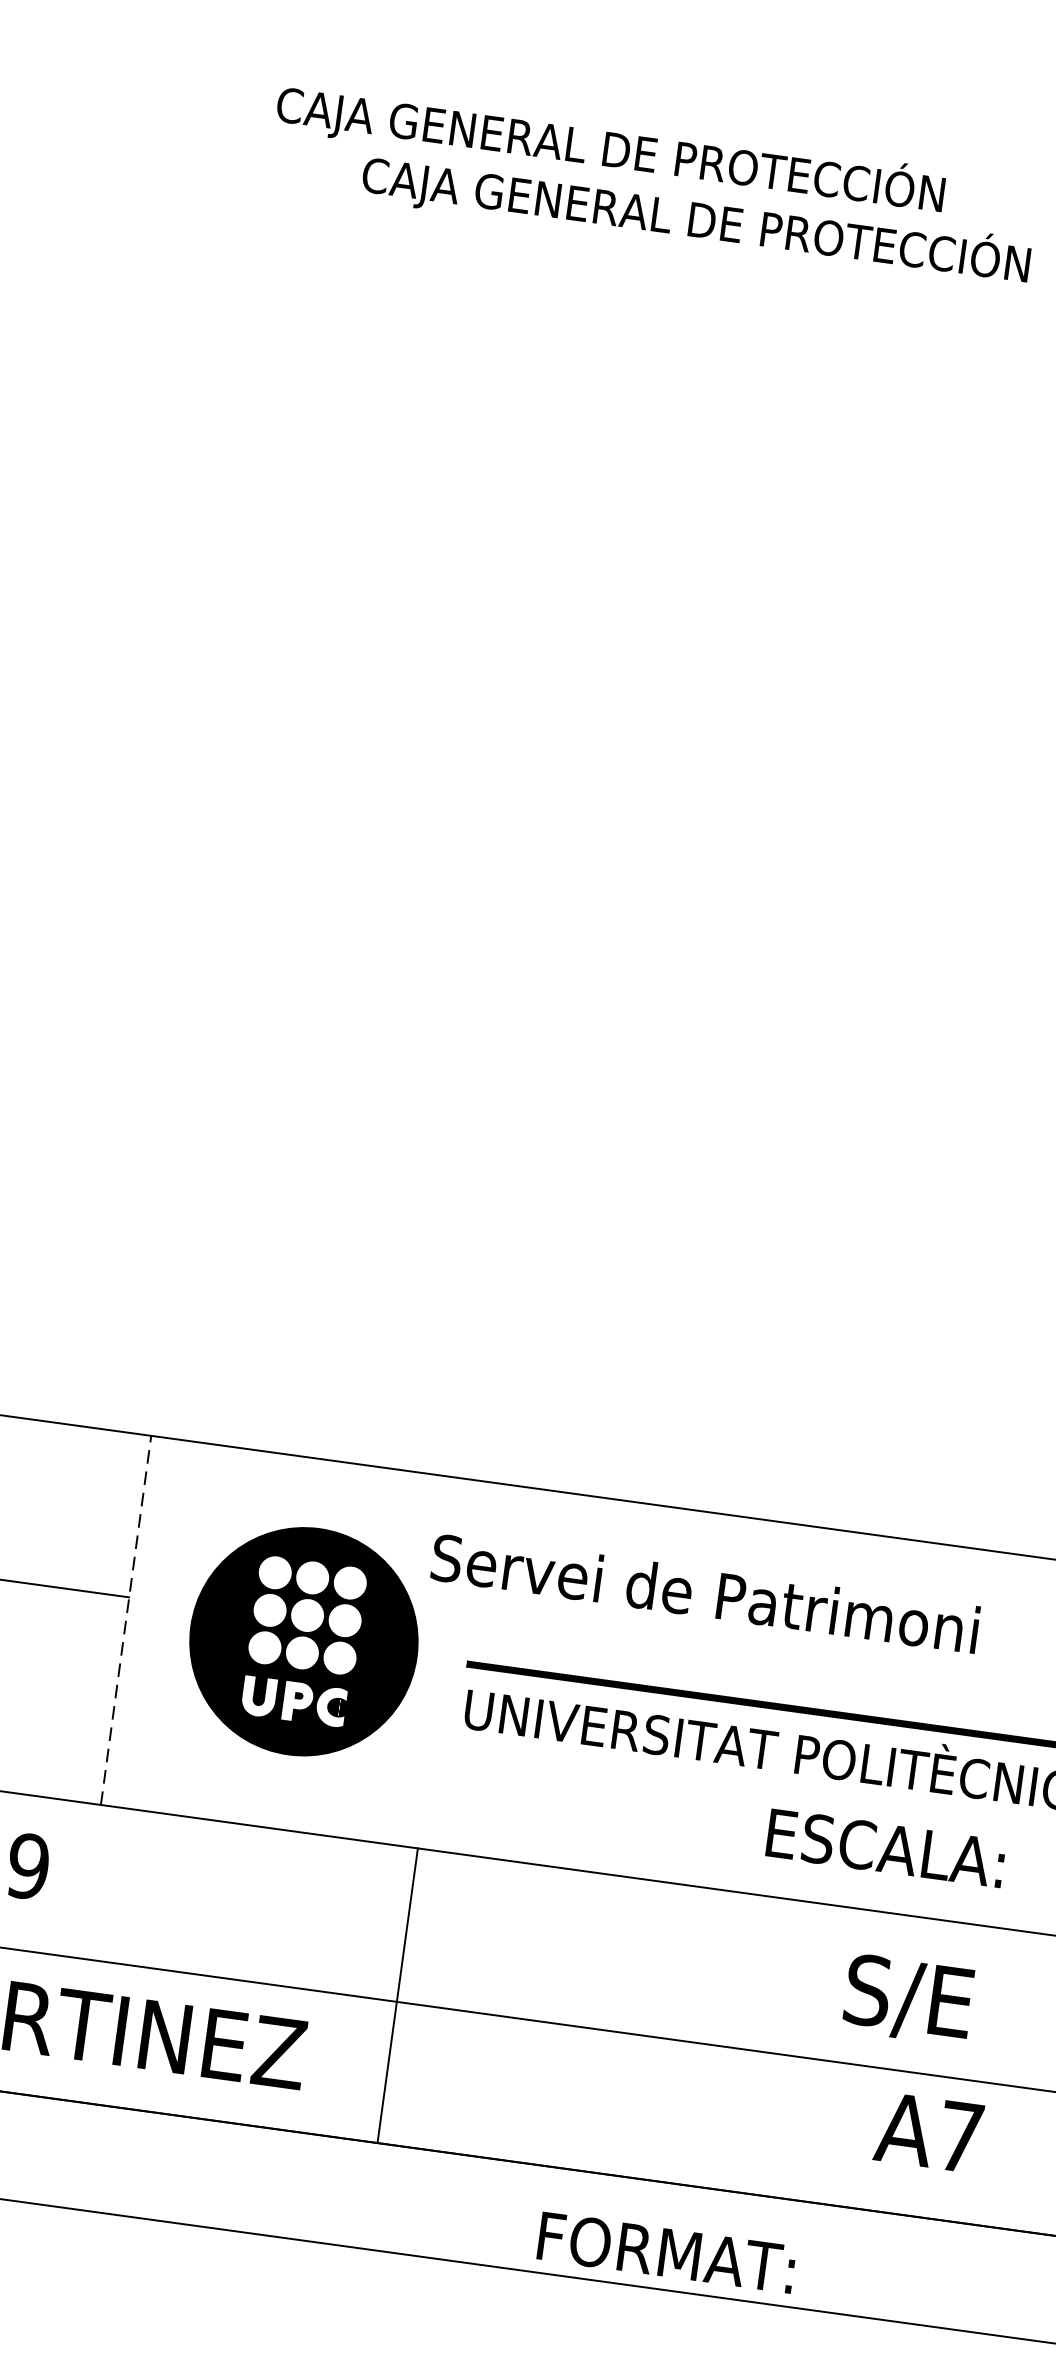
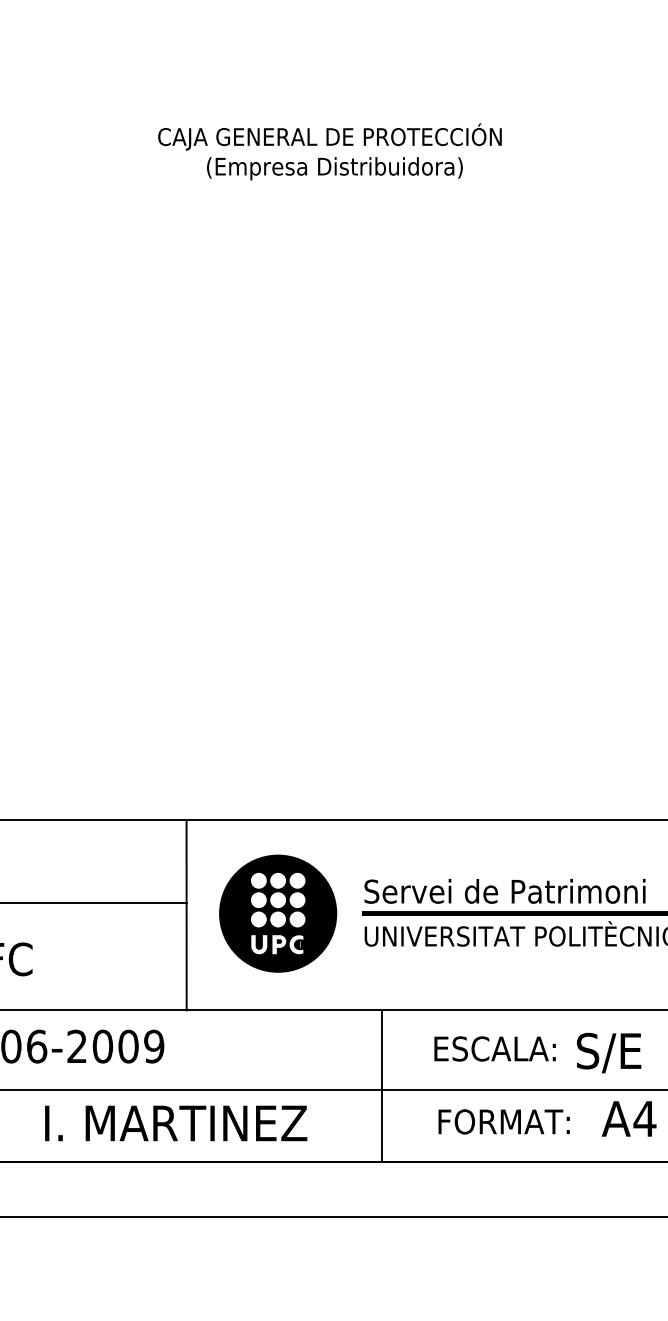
text: (695, 219) -> (377, 166), CAJA GENERAL DE PROTECCIÓN -> (Empresa Distribuidora)
text: (704, 1593) -> (504, 891), moved
line: (126, 1618) -> (186, 914), dashed -> solid
text: (884, 1847) -> (494, 1048), moved
line: (398, 1995) -> (382, 1086), moved
text: (959, 2136) -> (644, 1118), A7 -> A4
text: (665, 2251) -> (503, 1121), moved

